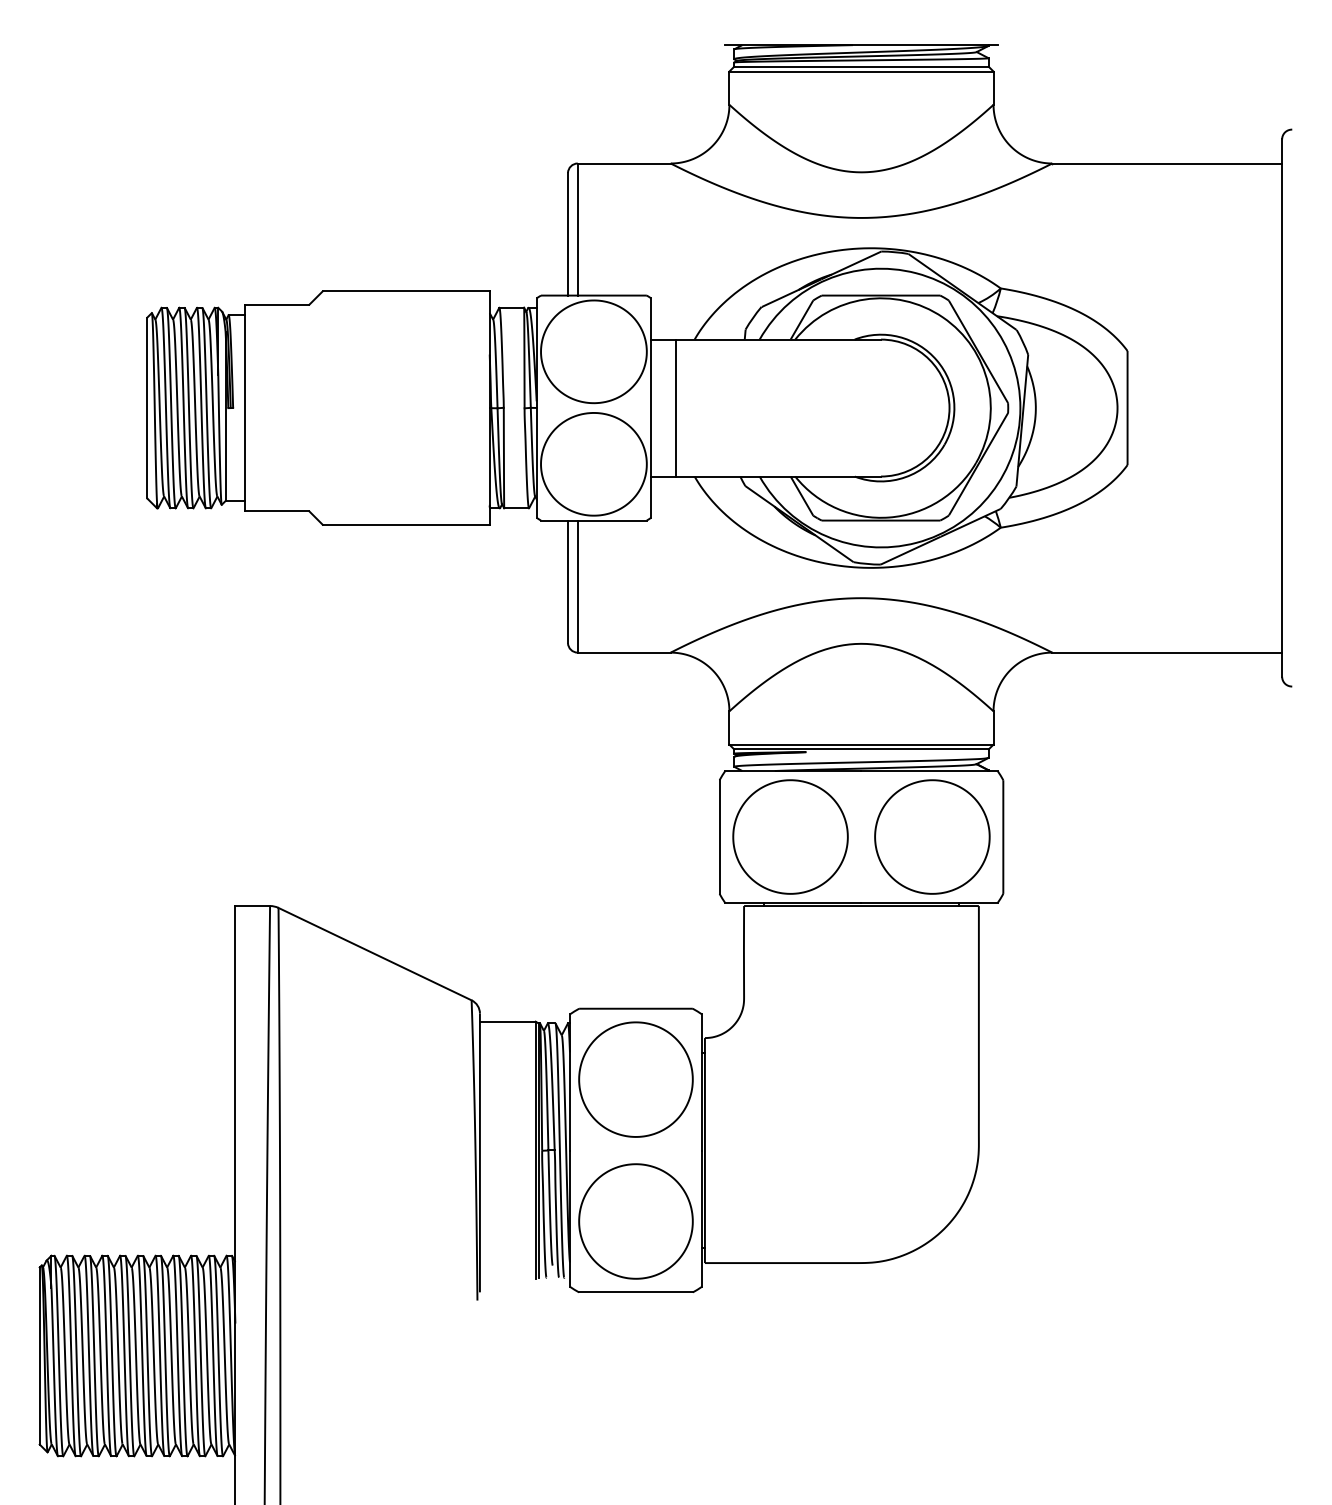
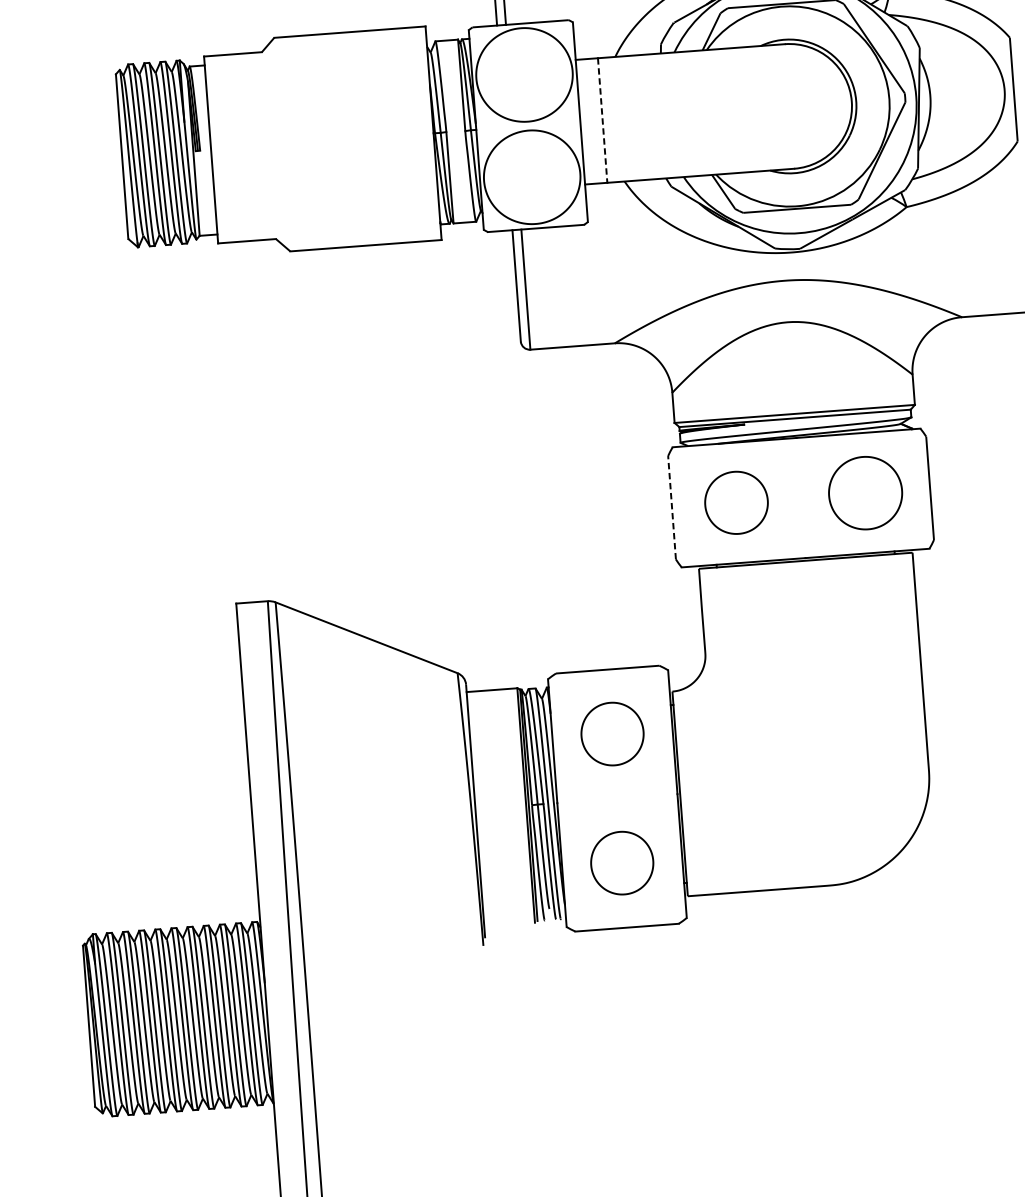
line: (675, 408) -> (602, 120), solid -> dashed
part: (790, 836) -> (736, 502), size x0.6
part: (932, 836) -> (865, 492), size x0.7
line: (719, 837) -> (671, 508), solid -> dashed
part: (635, 1079) -> (612, 734), size x0.6
part: (635, 1221) -> (621, 863), size x0.6

